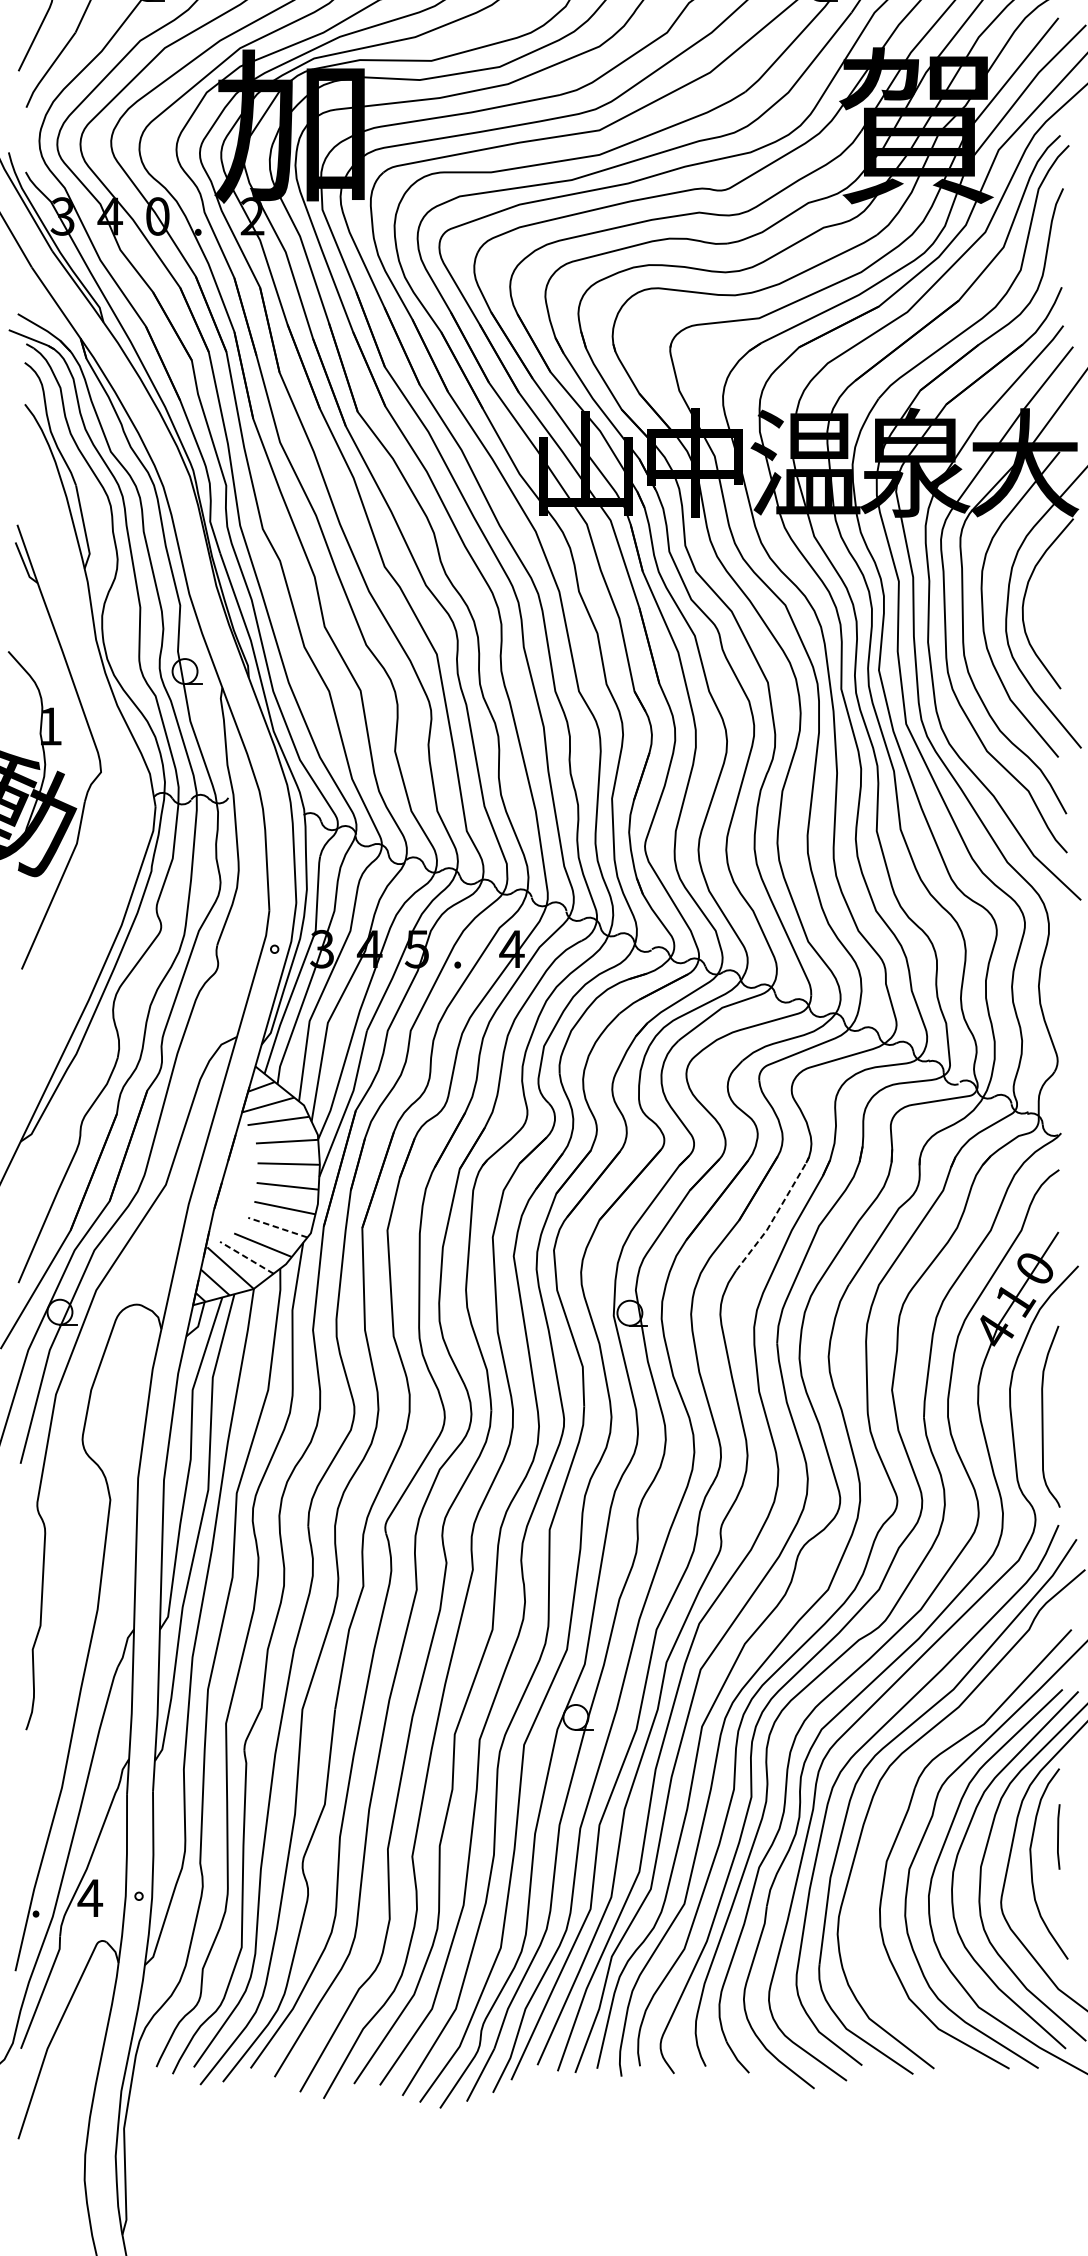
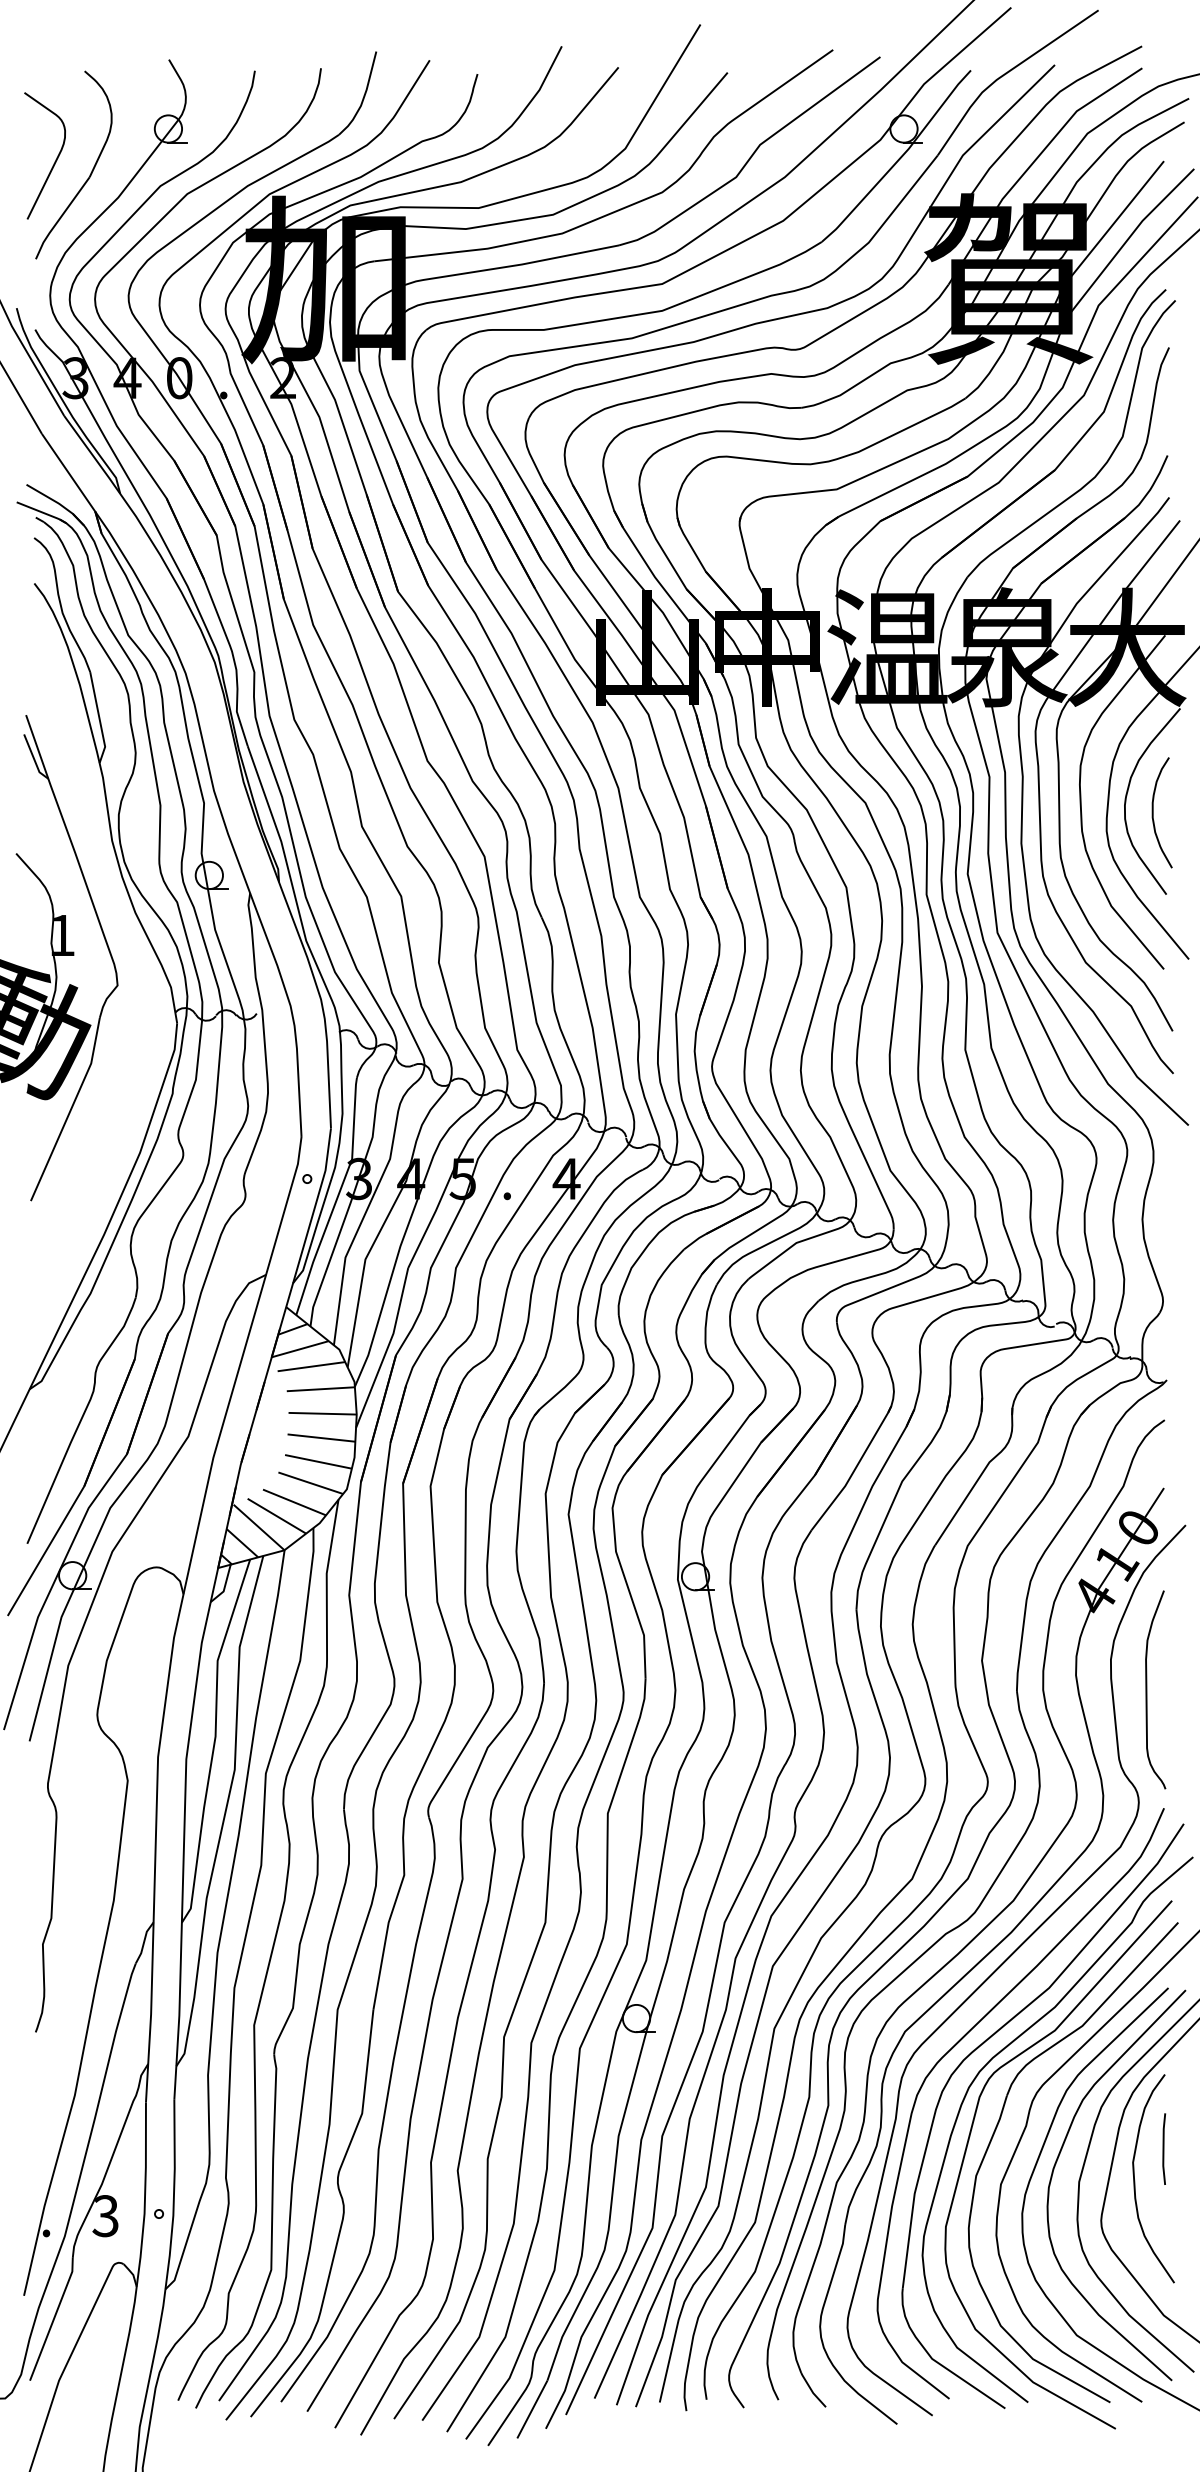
curve: (1048, 613) -> (1153, 812), added
line: (775, 1215) -> (854, 1469), dashed -> solid
line: (277, 1227) -> (310, 1483), dashed -> solid
line: (246, 1257) -> (276, 1515), dashed -> solid
curve: (880, 1829) -> (969, 2140), added
text: (90, 1898) -> (105, 2216), 4 -> 3

